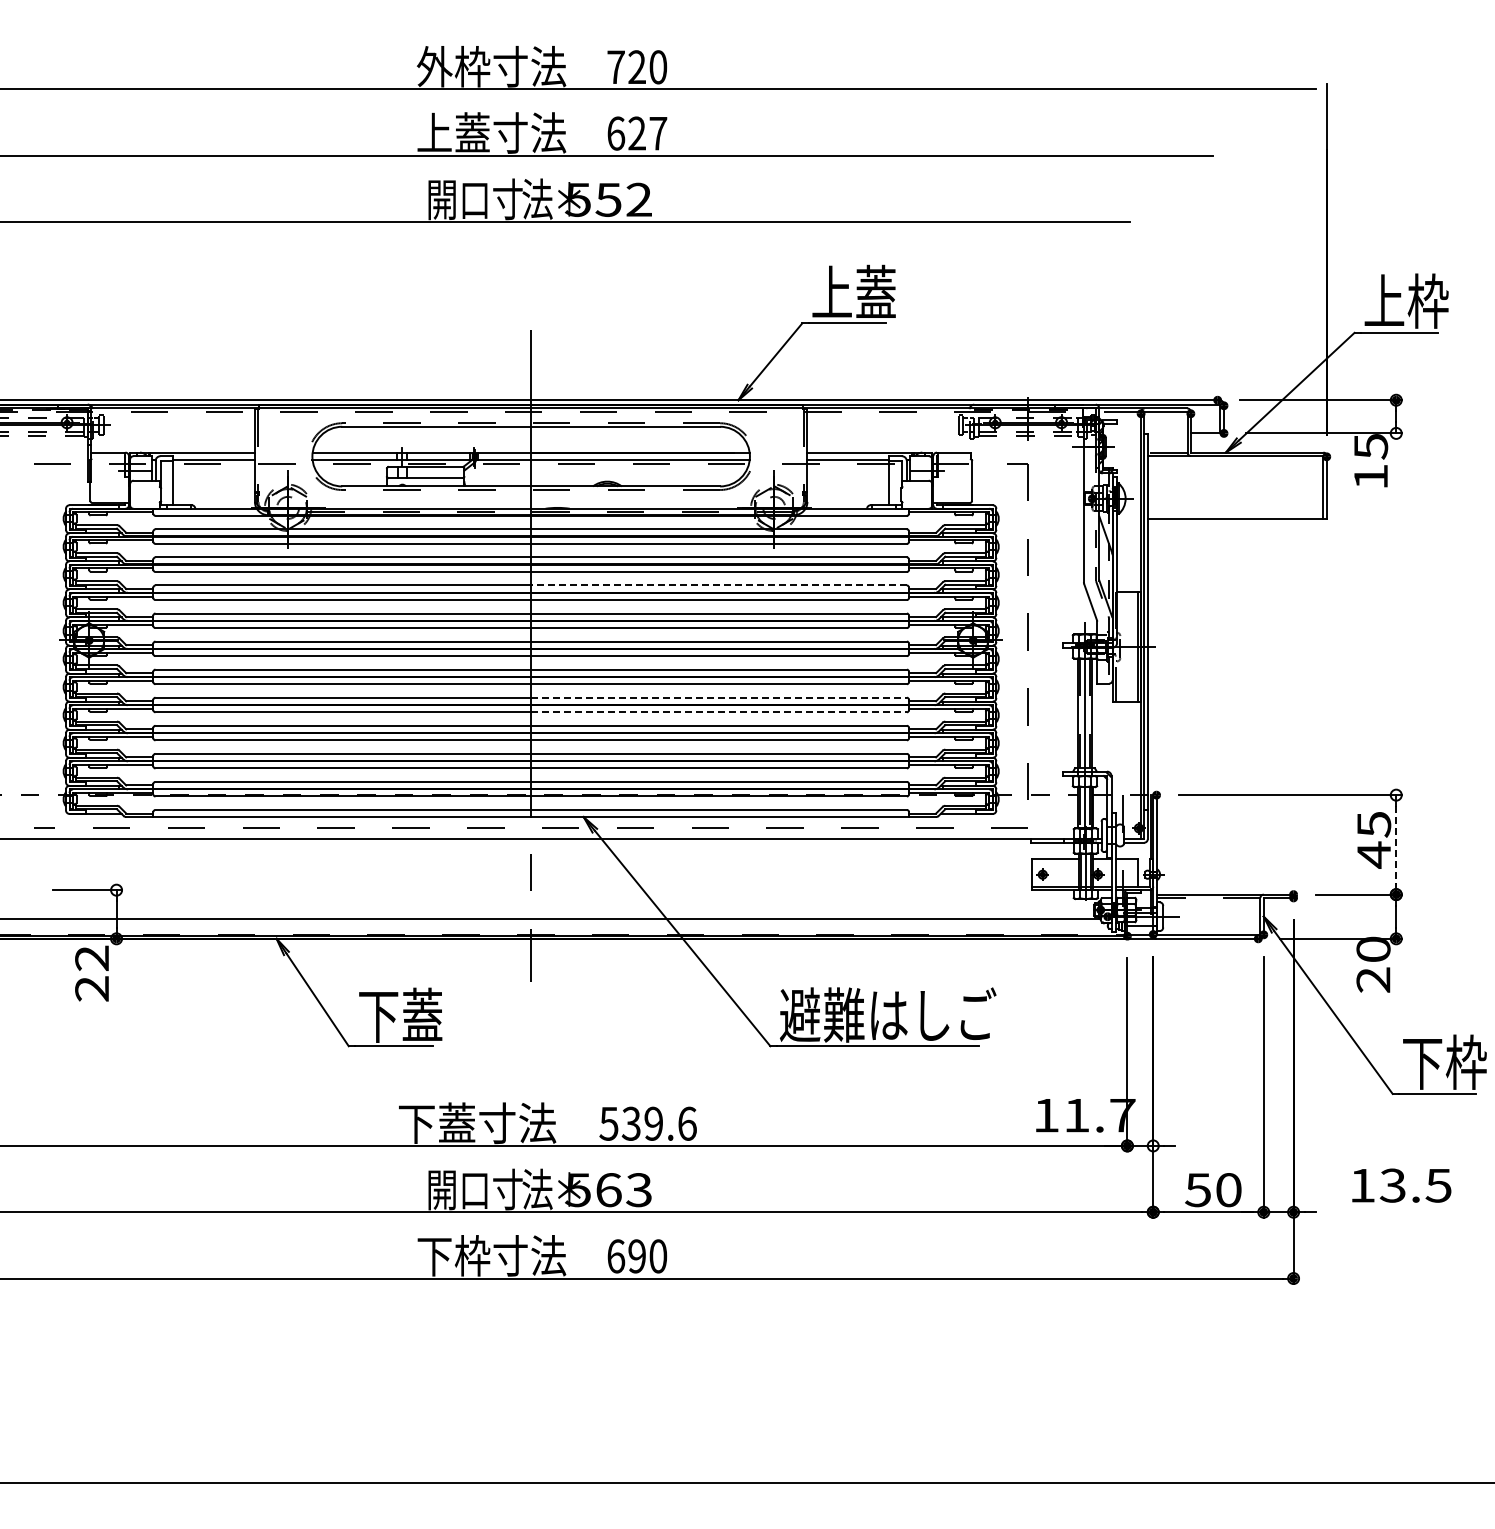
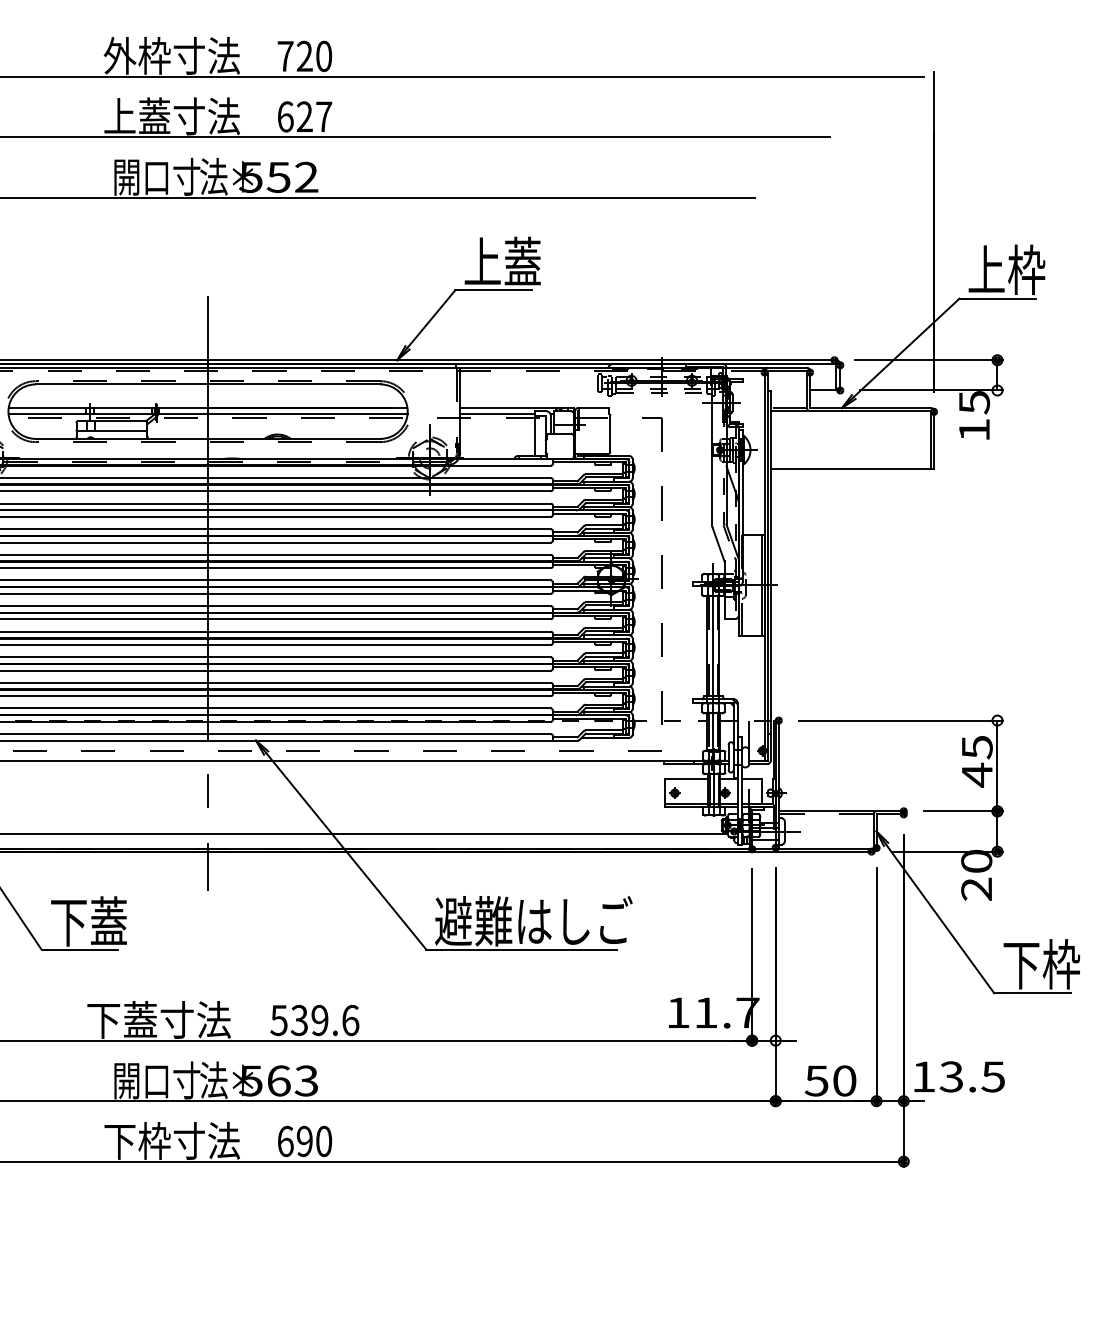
line: (719, 585) -> (379, 529), dashed -> solid
line: (719, 697) -> (379, 631), dashed -> solid
line: (719, 712) -> (379, 645), dashed -> solid
line: (1396, 844) -> (997, 765), dashed -> solid
text: (1401, 1185) -> (959, 1076), moved

